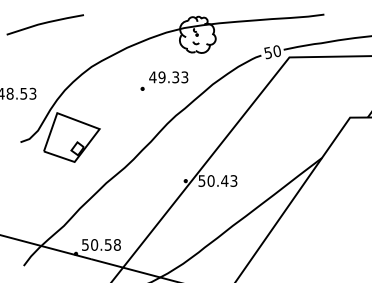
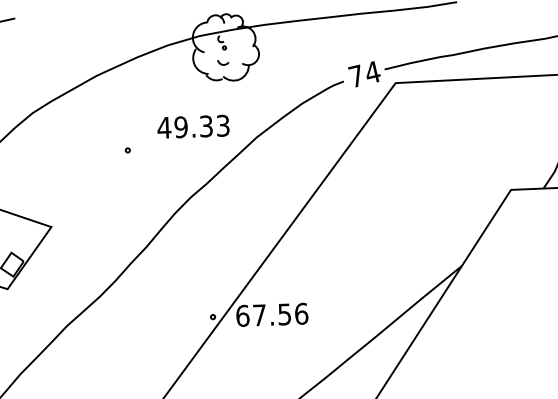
text: (272, 52) -> (364, 75), 50 -> 74
text: (168, 77) -> (193, 127), moved
text: (217, 180) -> (271, 313), 50.43 -> 67.56

